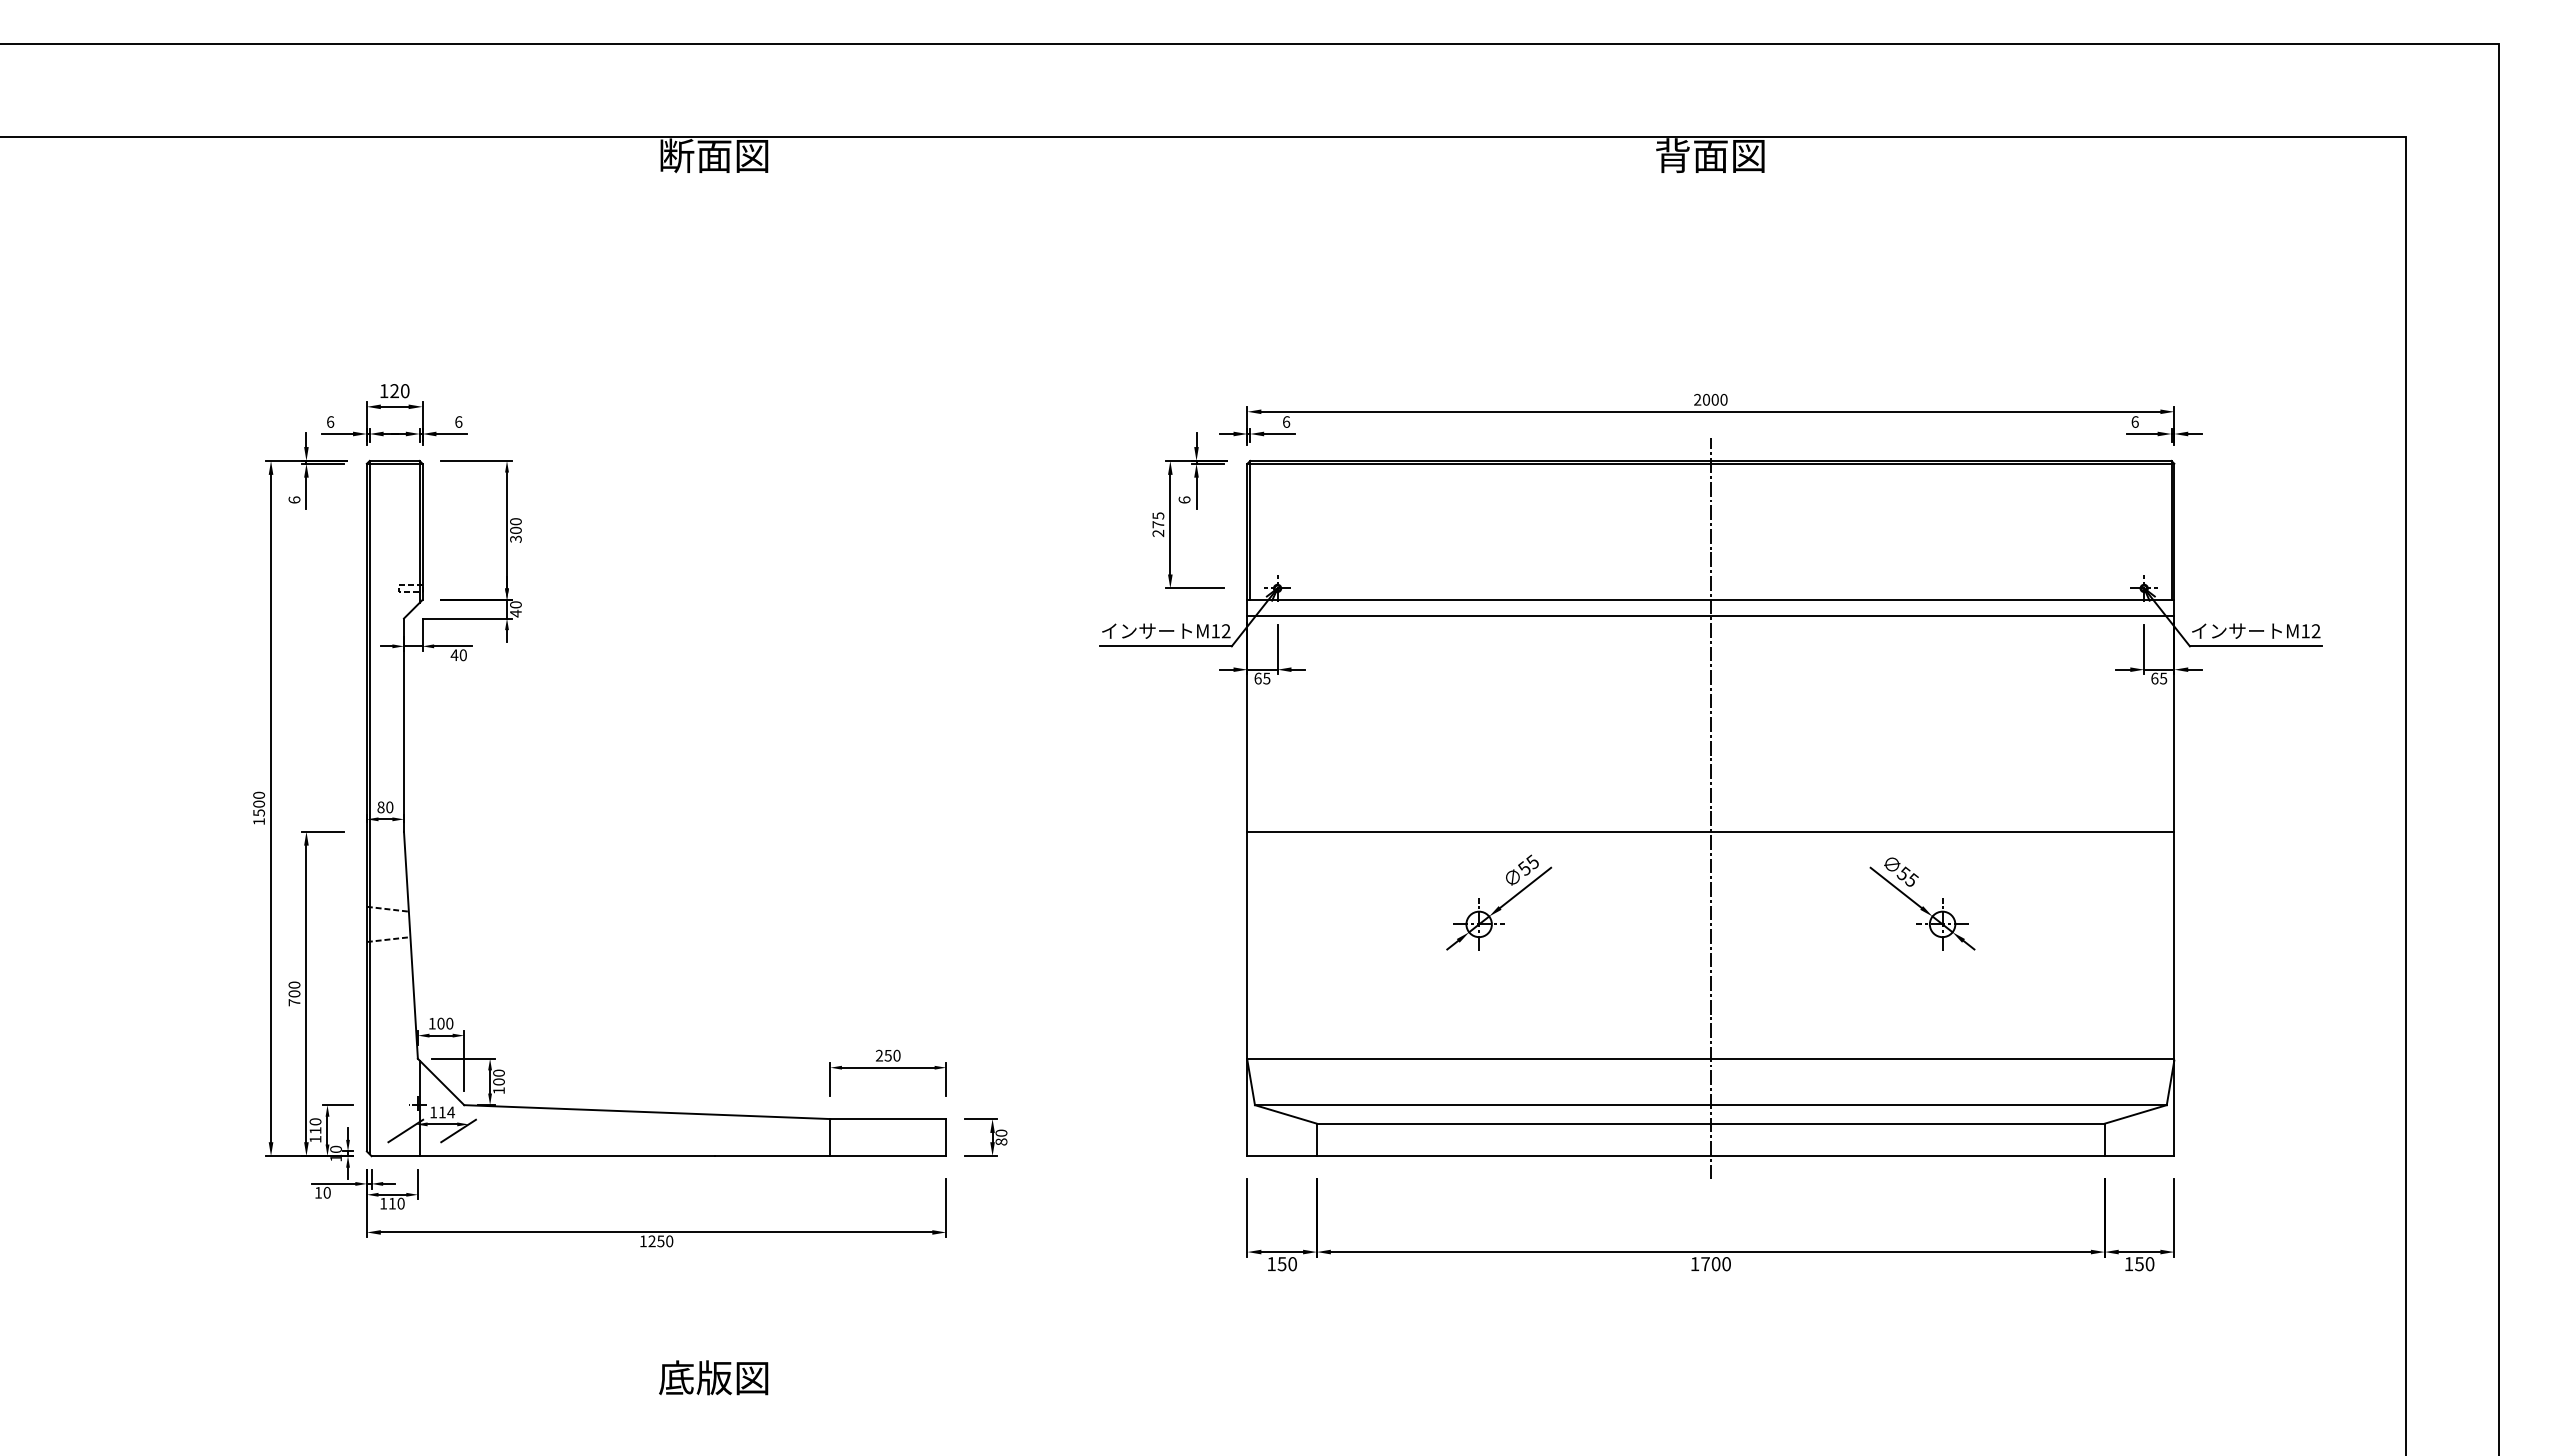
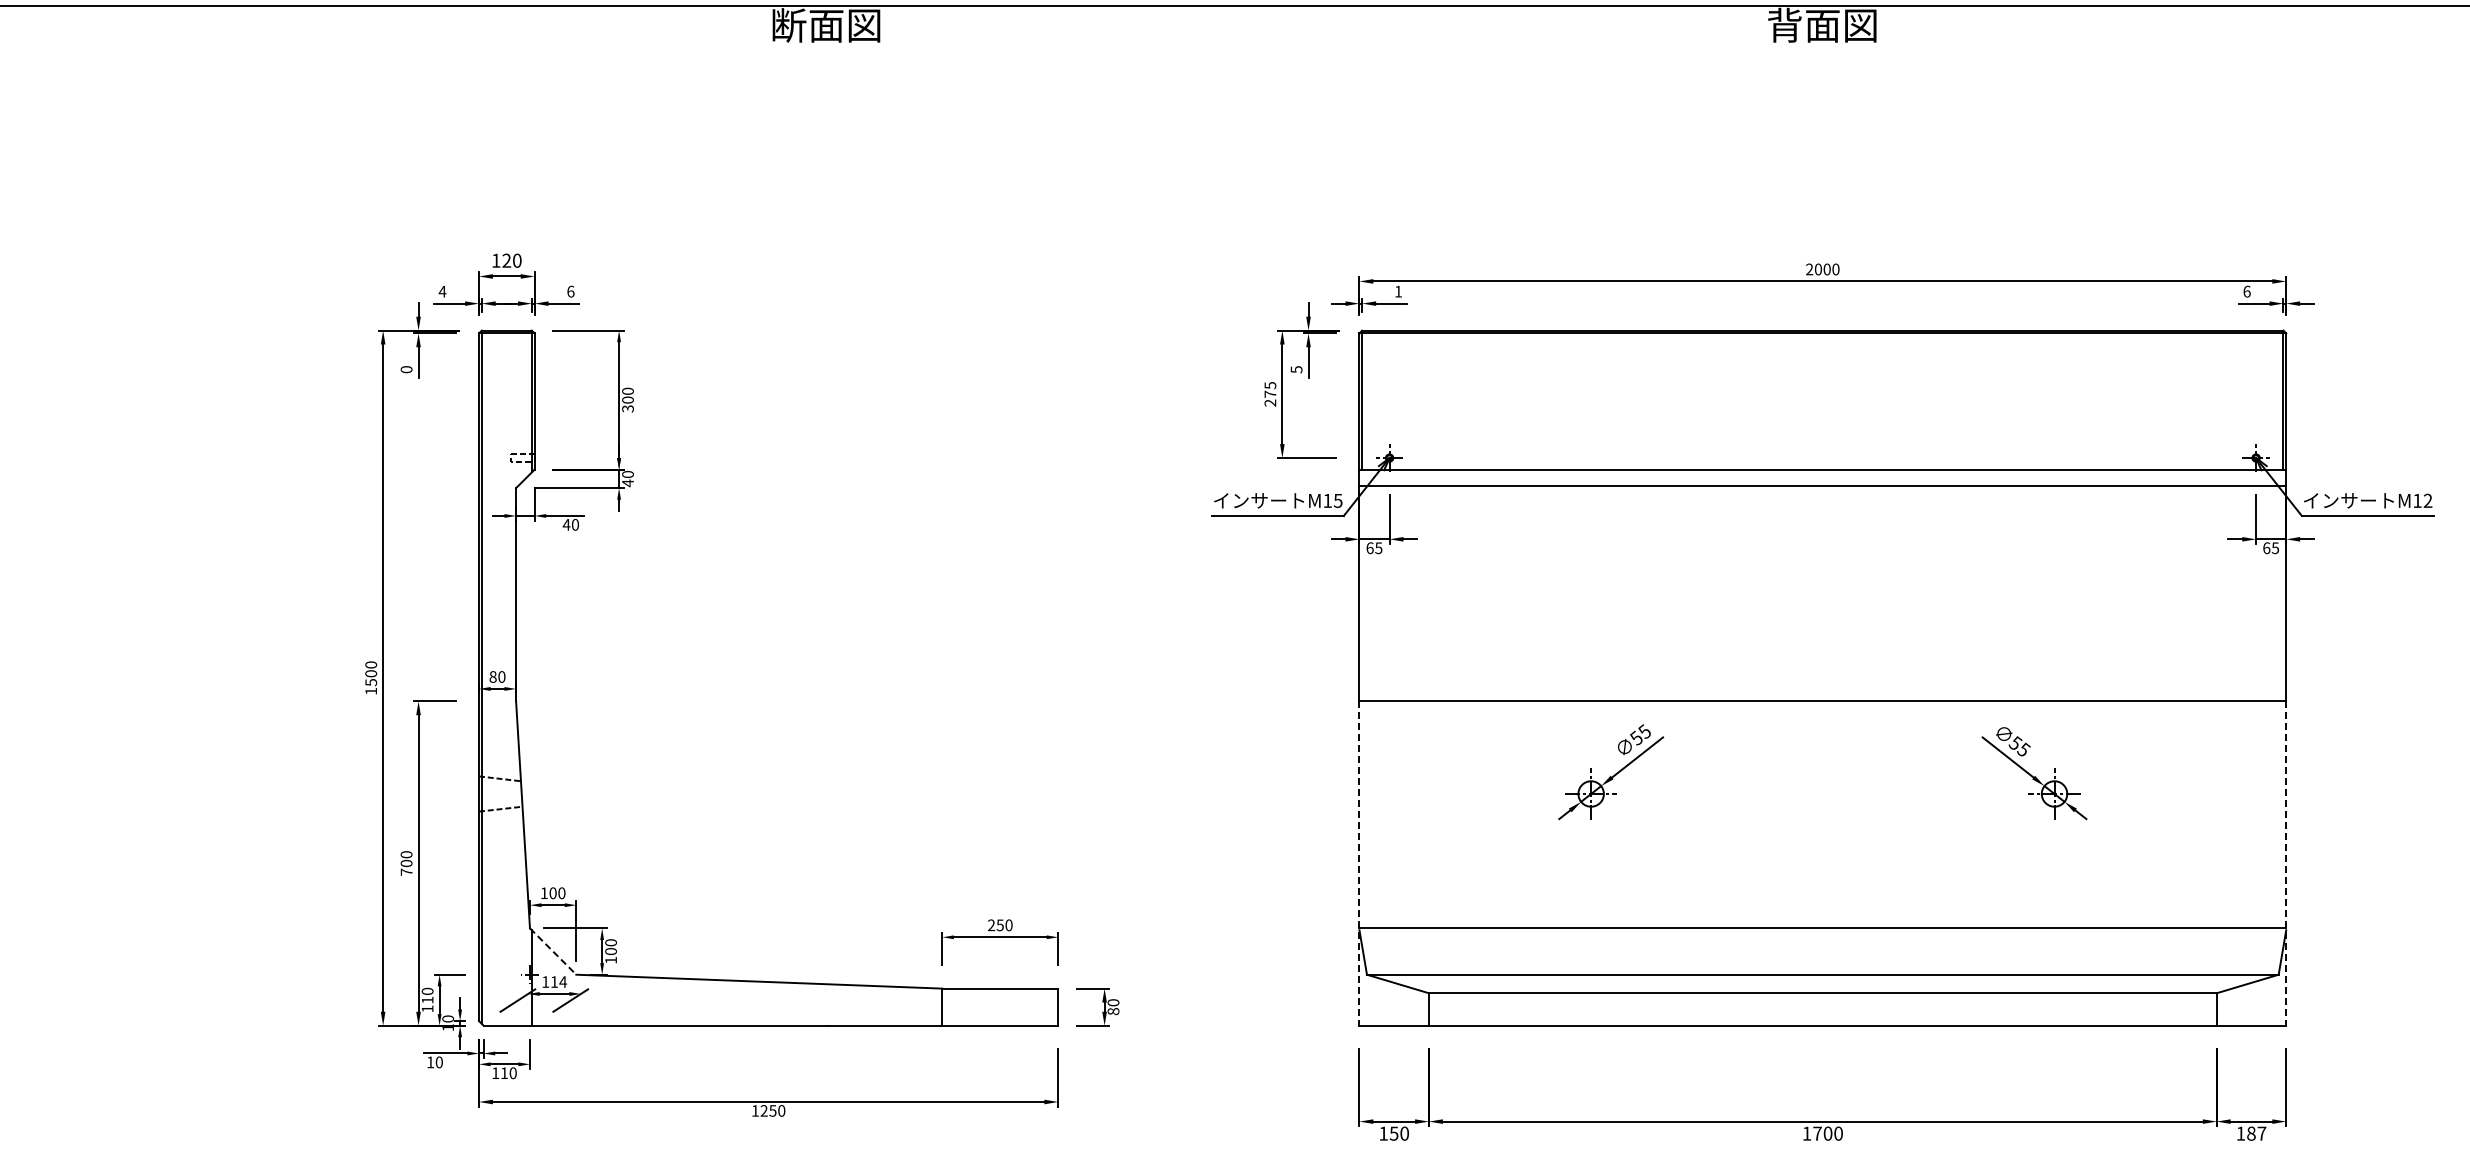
text: (330, 421) -> (442, 291), 6 -> 4
text: (1286, 421) -> (1398, 291), 6 -> 1
text: (294, 499) -> (406, 369), 6 -> 0
text: (1184, 499) -> (1296, 369), 6 -> 5
text: (1225, 631) -> (1337, 501), M12 -> M15
line: (1710, 808) -> (1822, 678), removed
line: (1247, 994) -> (1359, 864), solid -> dashed
line: (2174, 994) -> (2286, 864), solid -> dashed
line: (441, 1081) -> (553, 951), solid -> dashed
text: (2144, 1264) -> (2256, 1134), 150 -> 187

